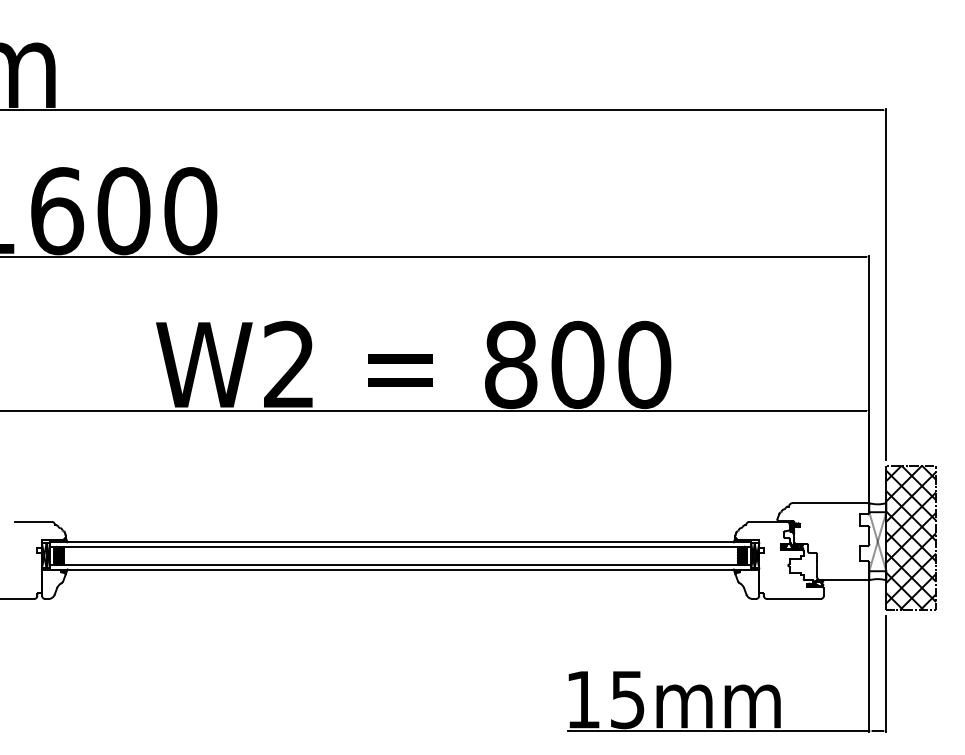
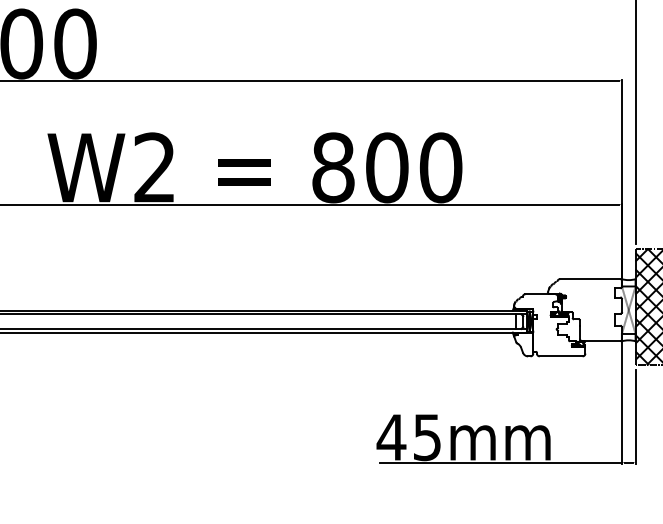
hatch: (741, 555) -> (519, 321), removed
text: (582, 699) -> (390, 437), 15mm -> 45mm

